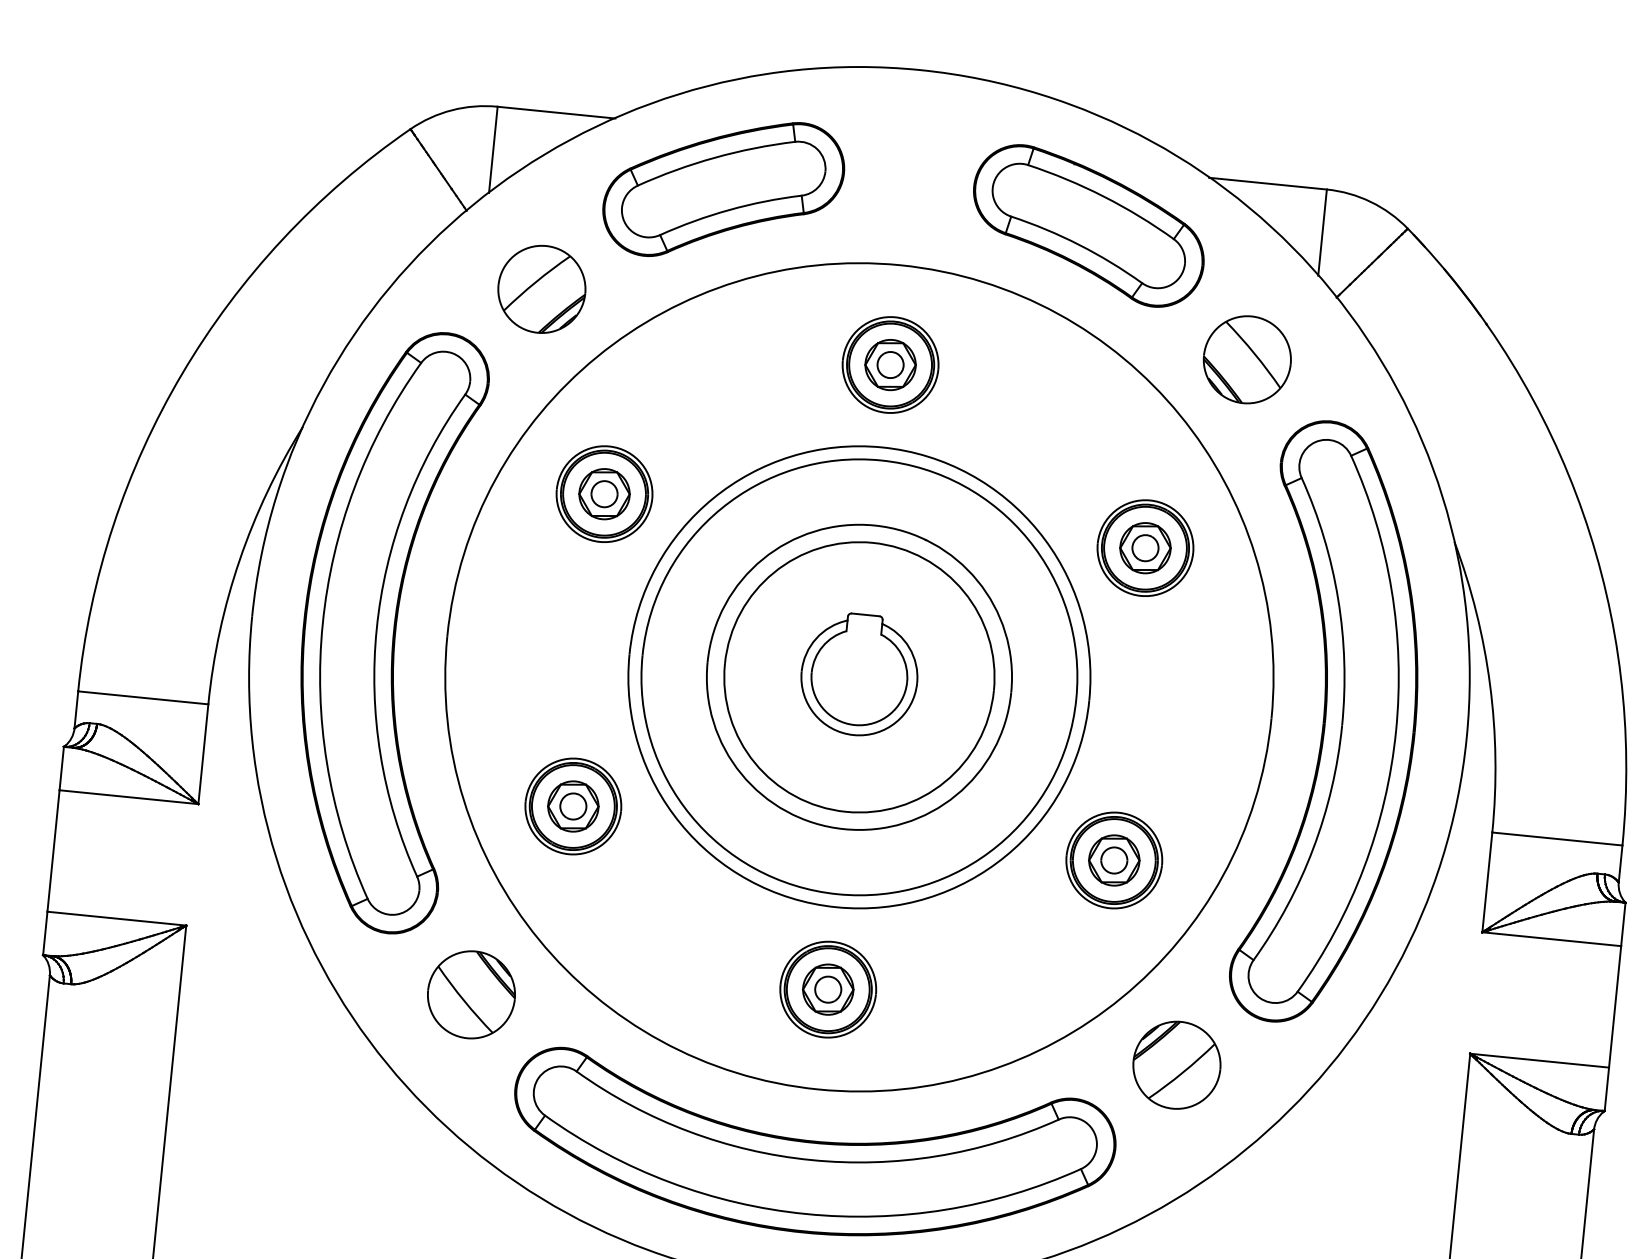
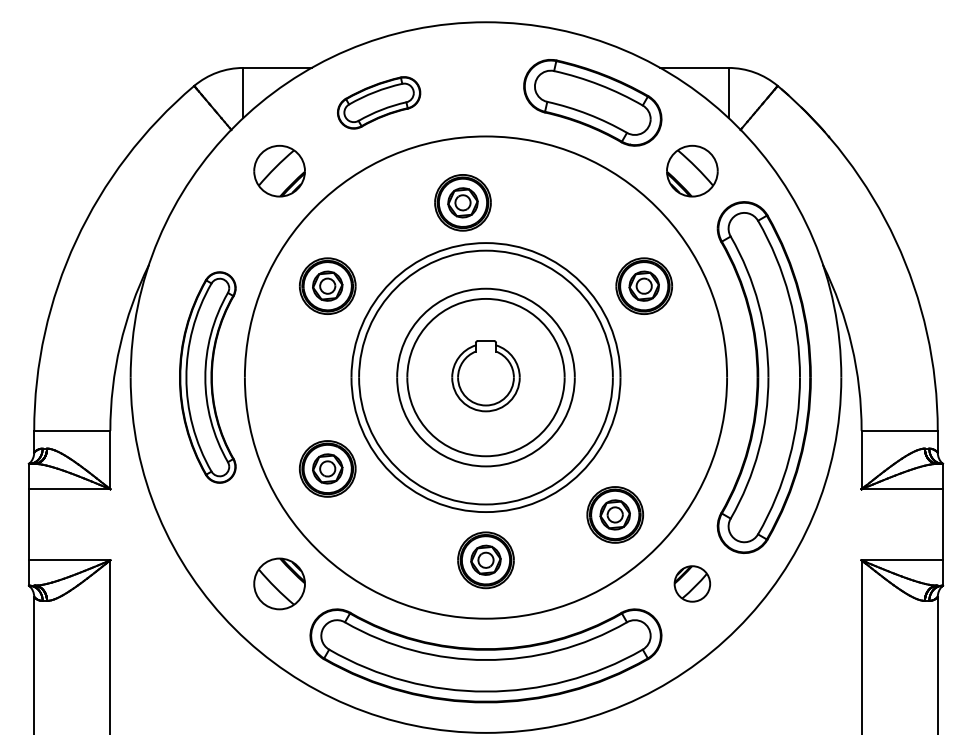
part: (722, 188) -> (378, 102), size x0.6
part: (889, 364) -> (462, 202), moved
part: (383, 629) -> (207, 377), size x0.6
part: (1113, 859) -> (614, 514), moved
part: (1177, 1064) -> (692, 583), size x0.7

